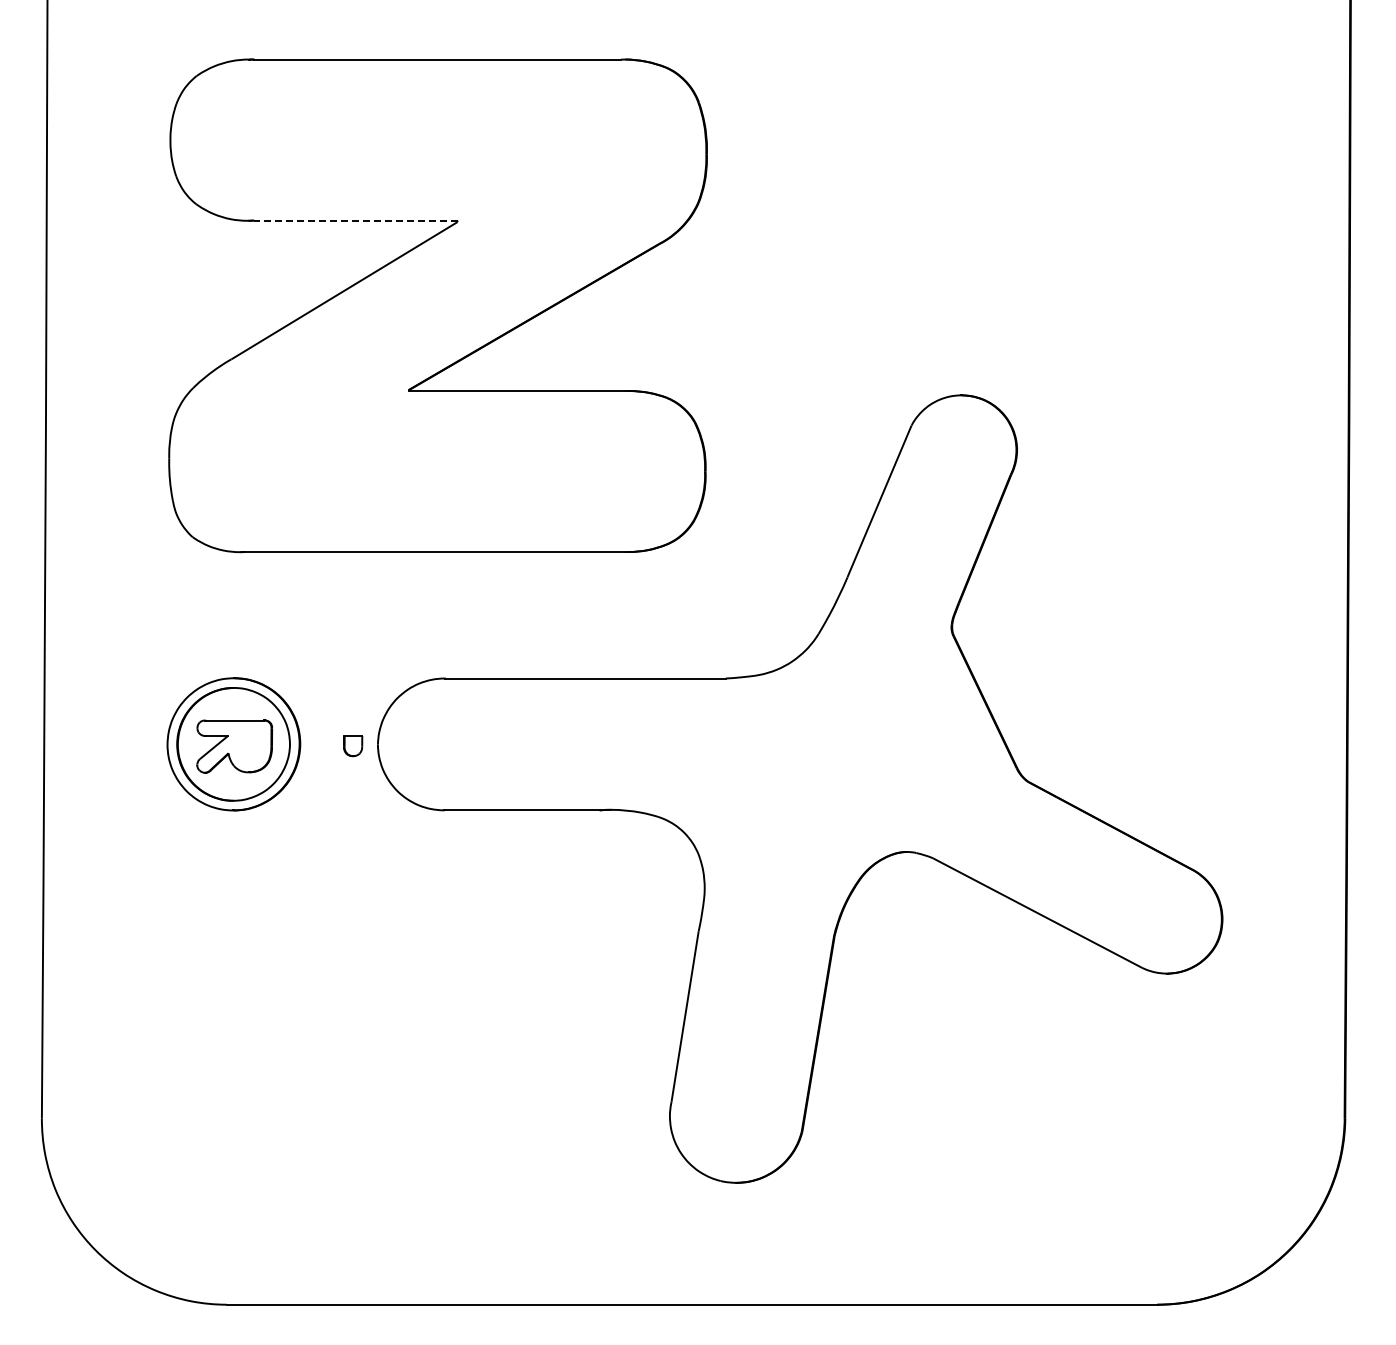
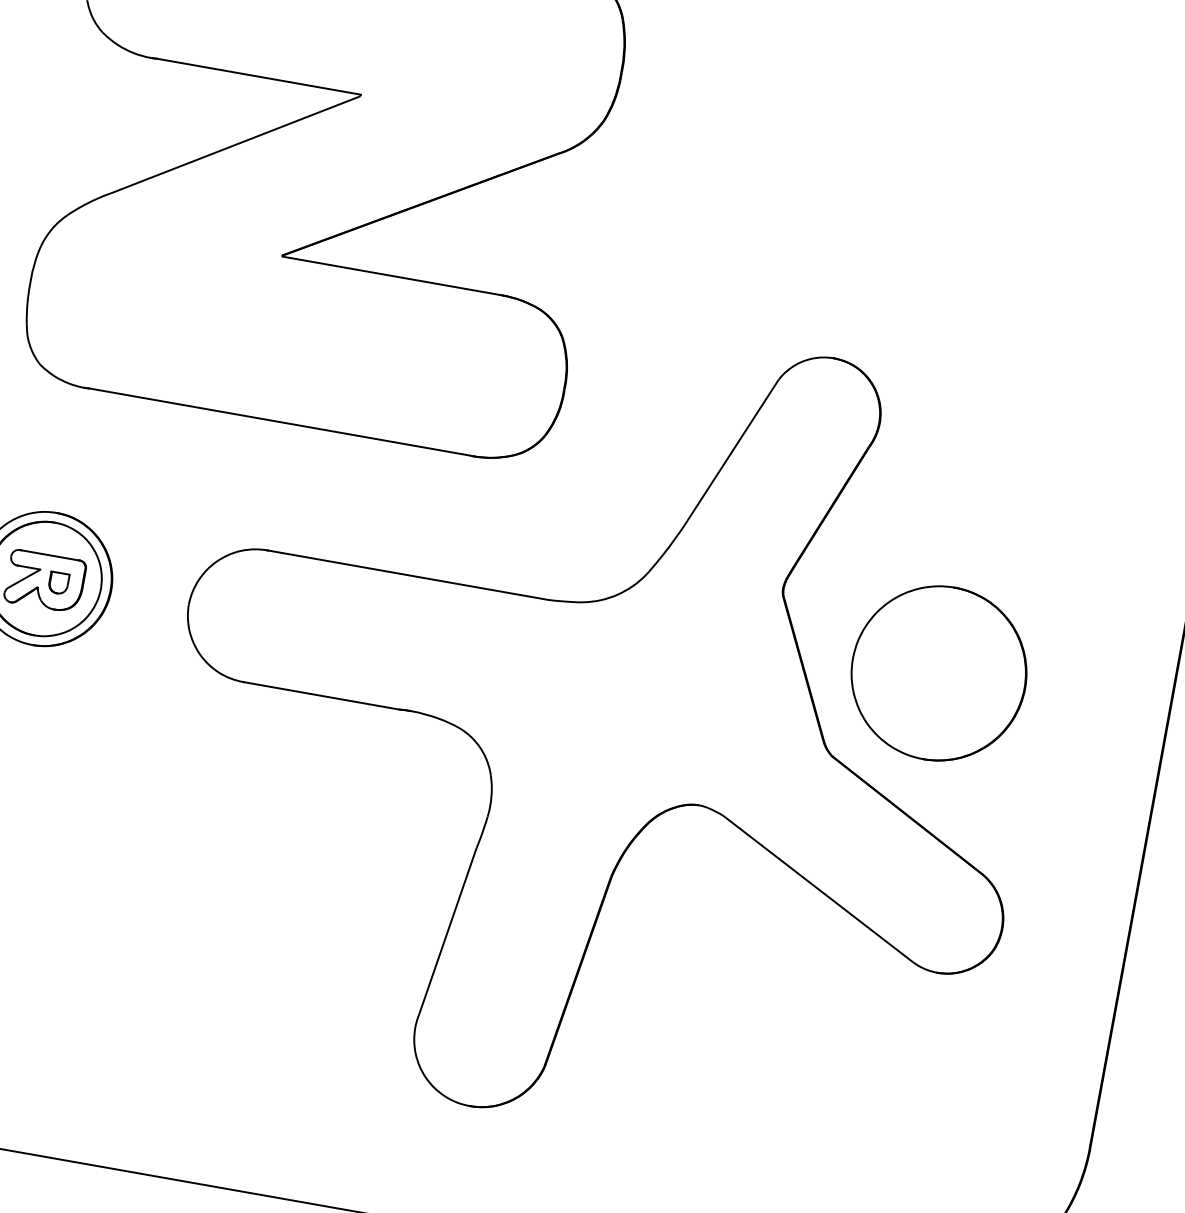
line: (355, 220) -> (258, 76), dashed -> solid
part: (1117, 682) -> (939, 672), added
part: (353, 746) -> (59, 583), moved

